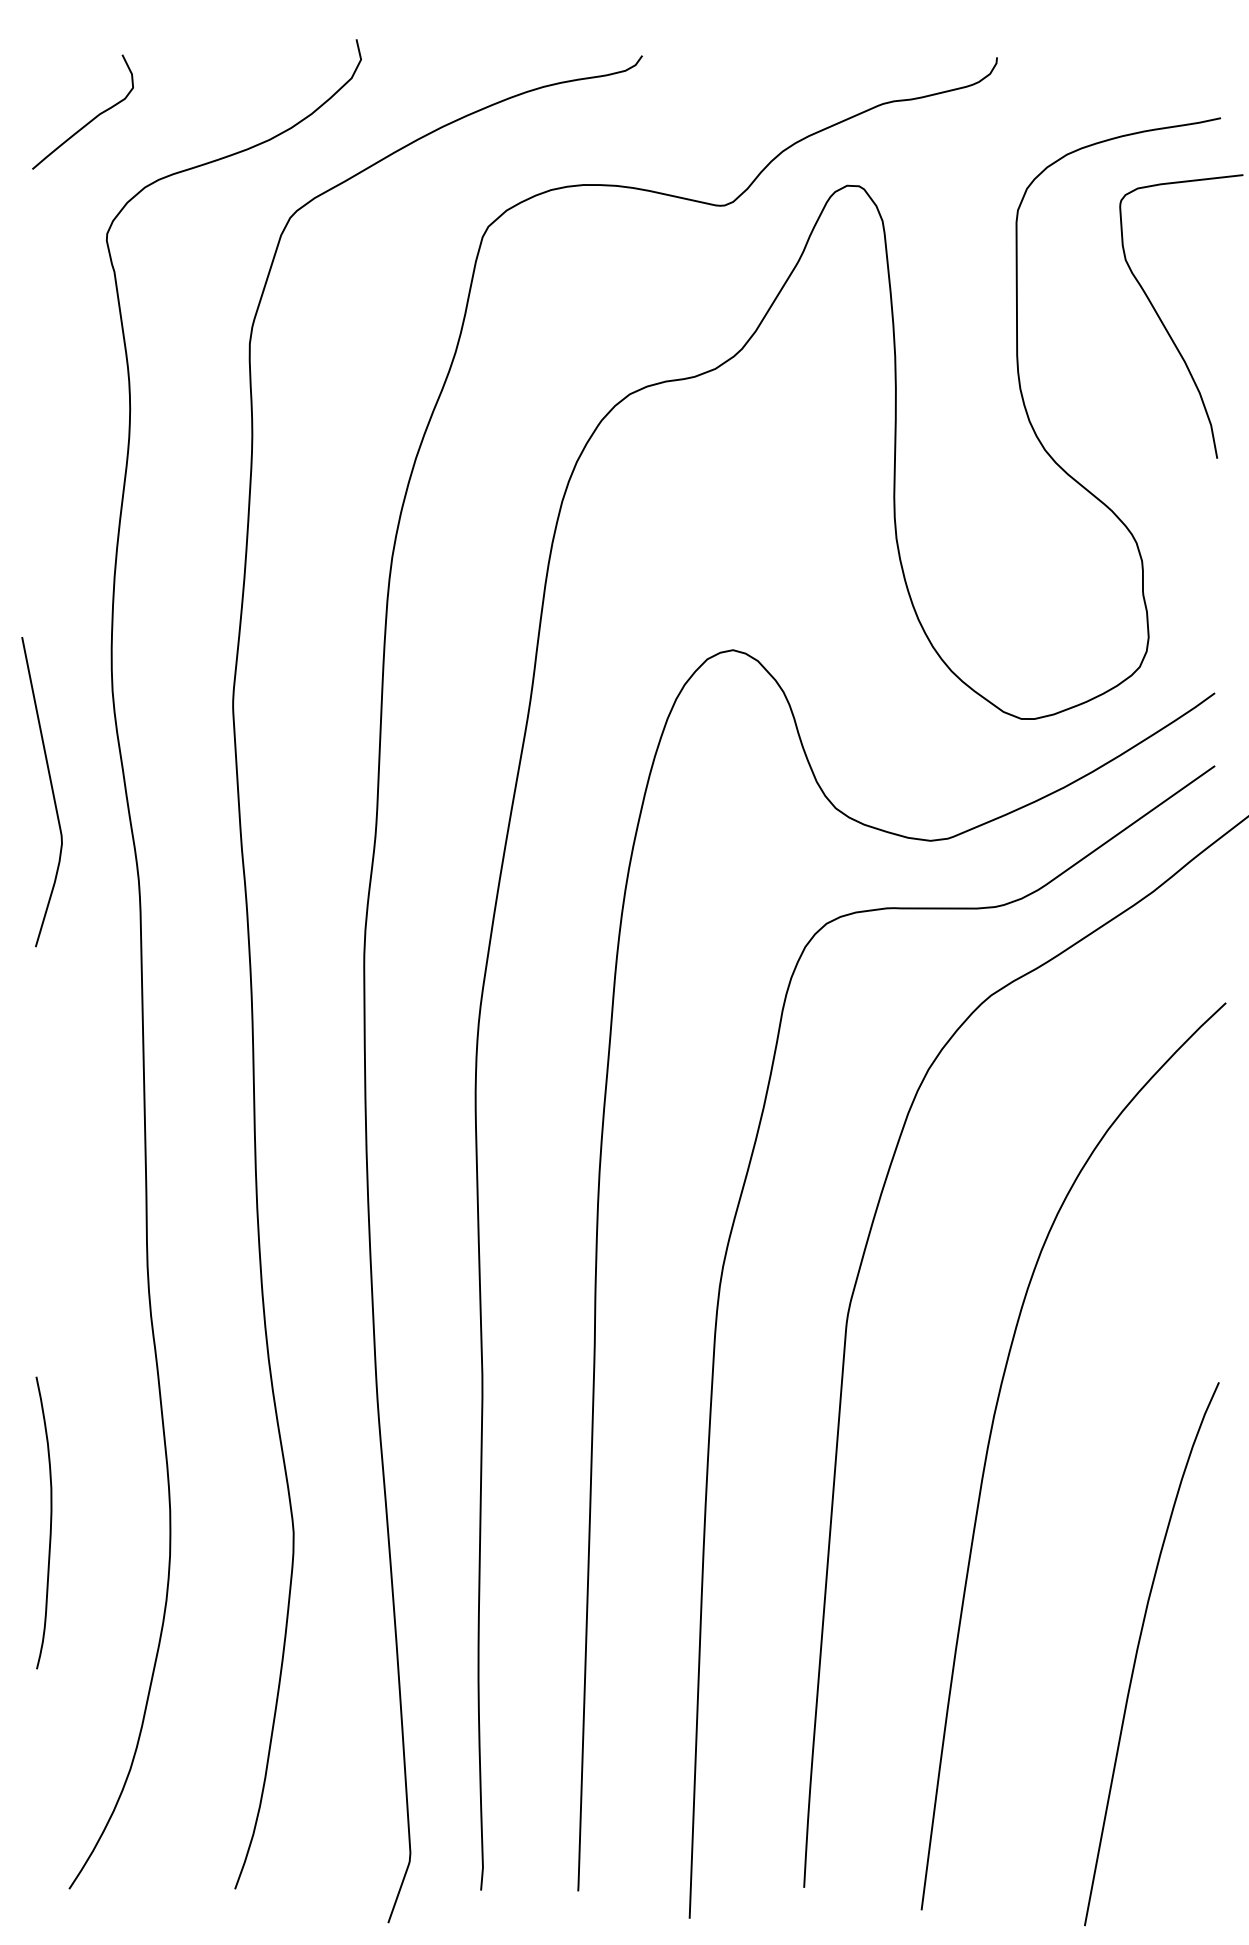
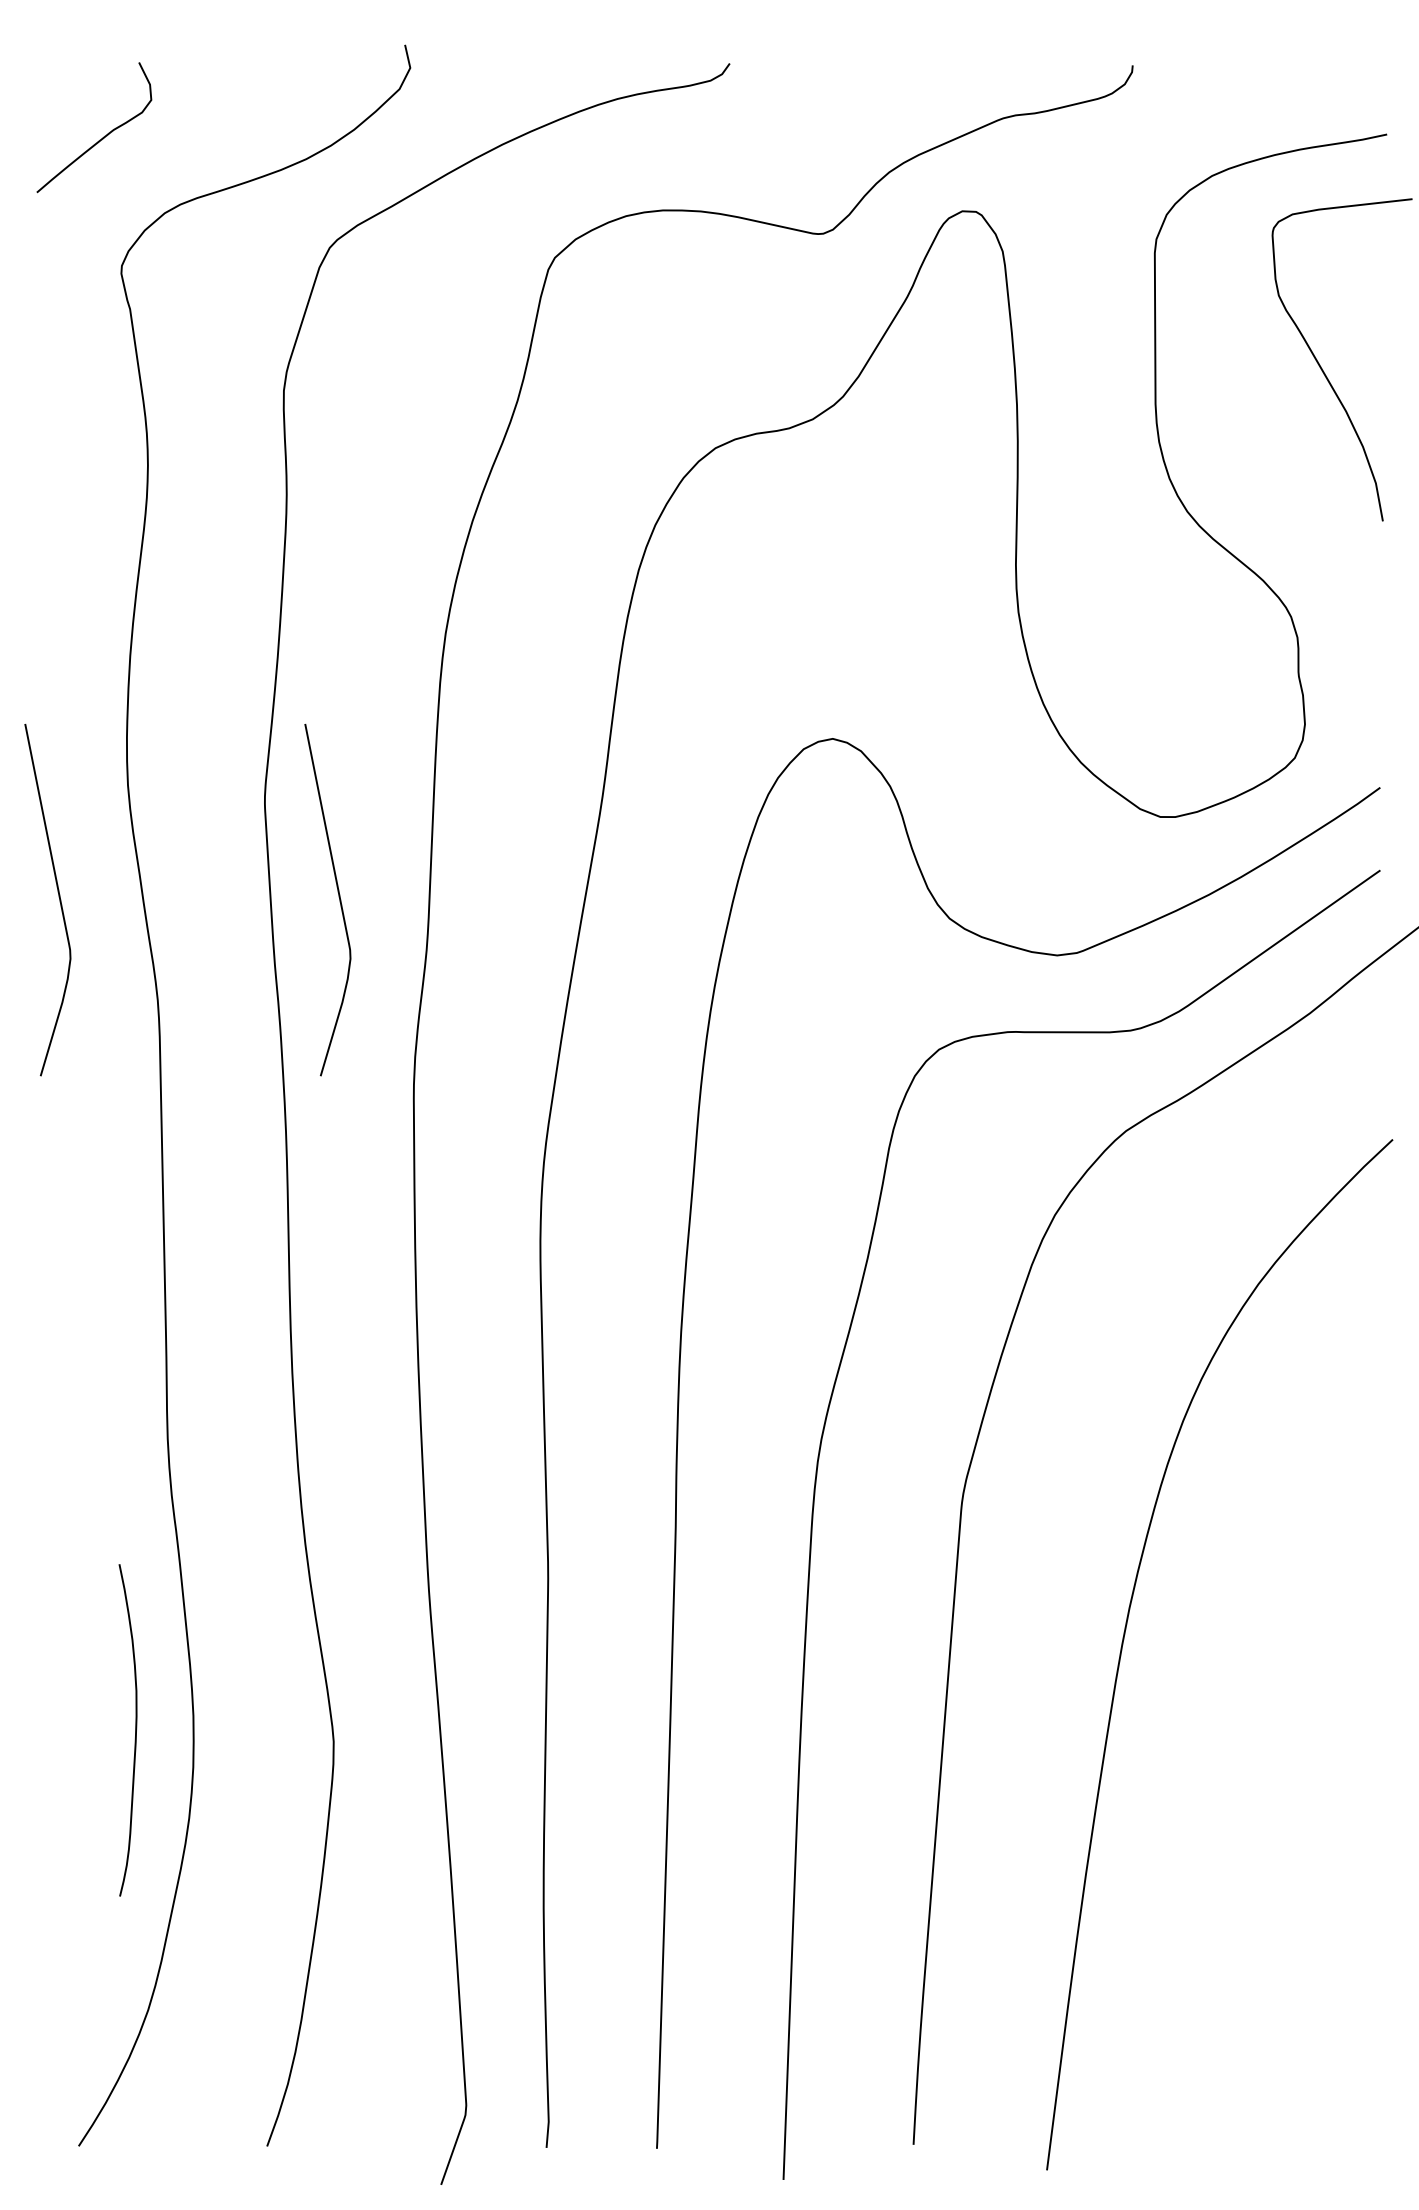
curve: (297, 789) -> (338, 897), added
curve: (50, 1523) -> (135, 1730), moved
curve: (1137, 1653) -> (1292, 1878), removed

